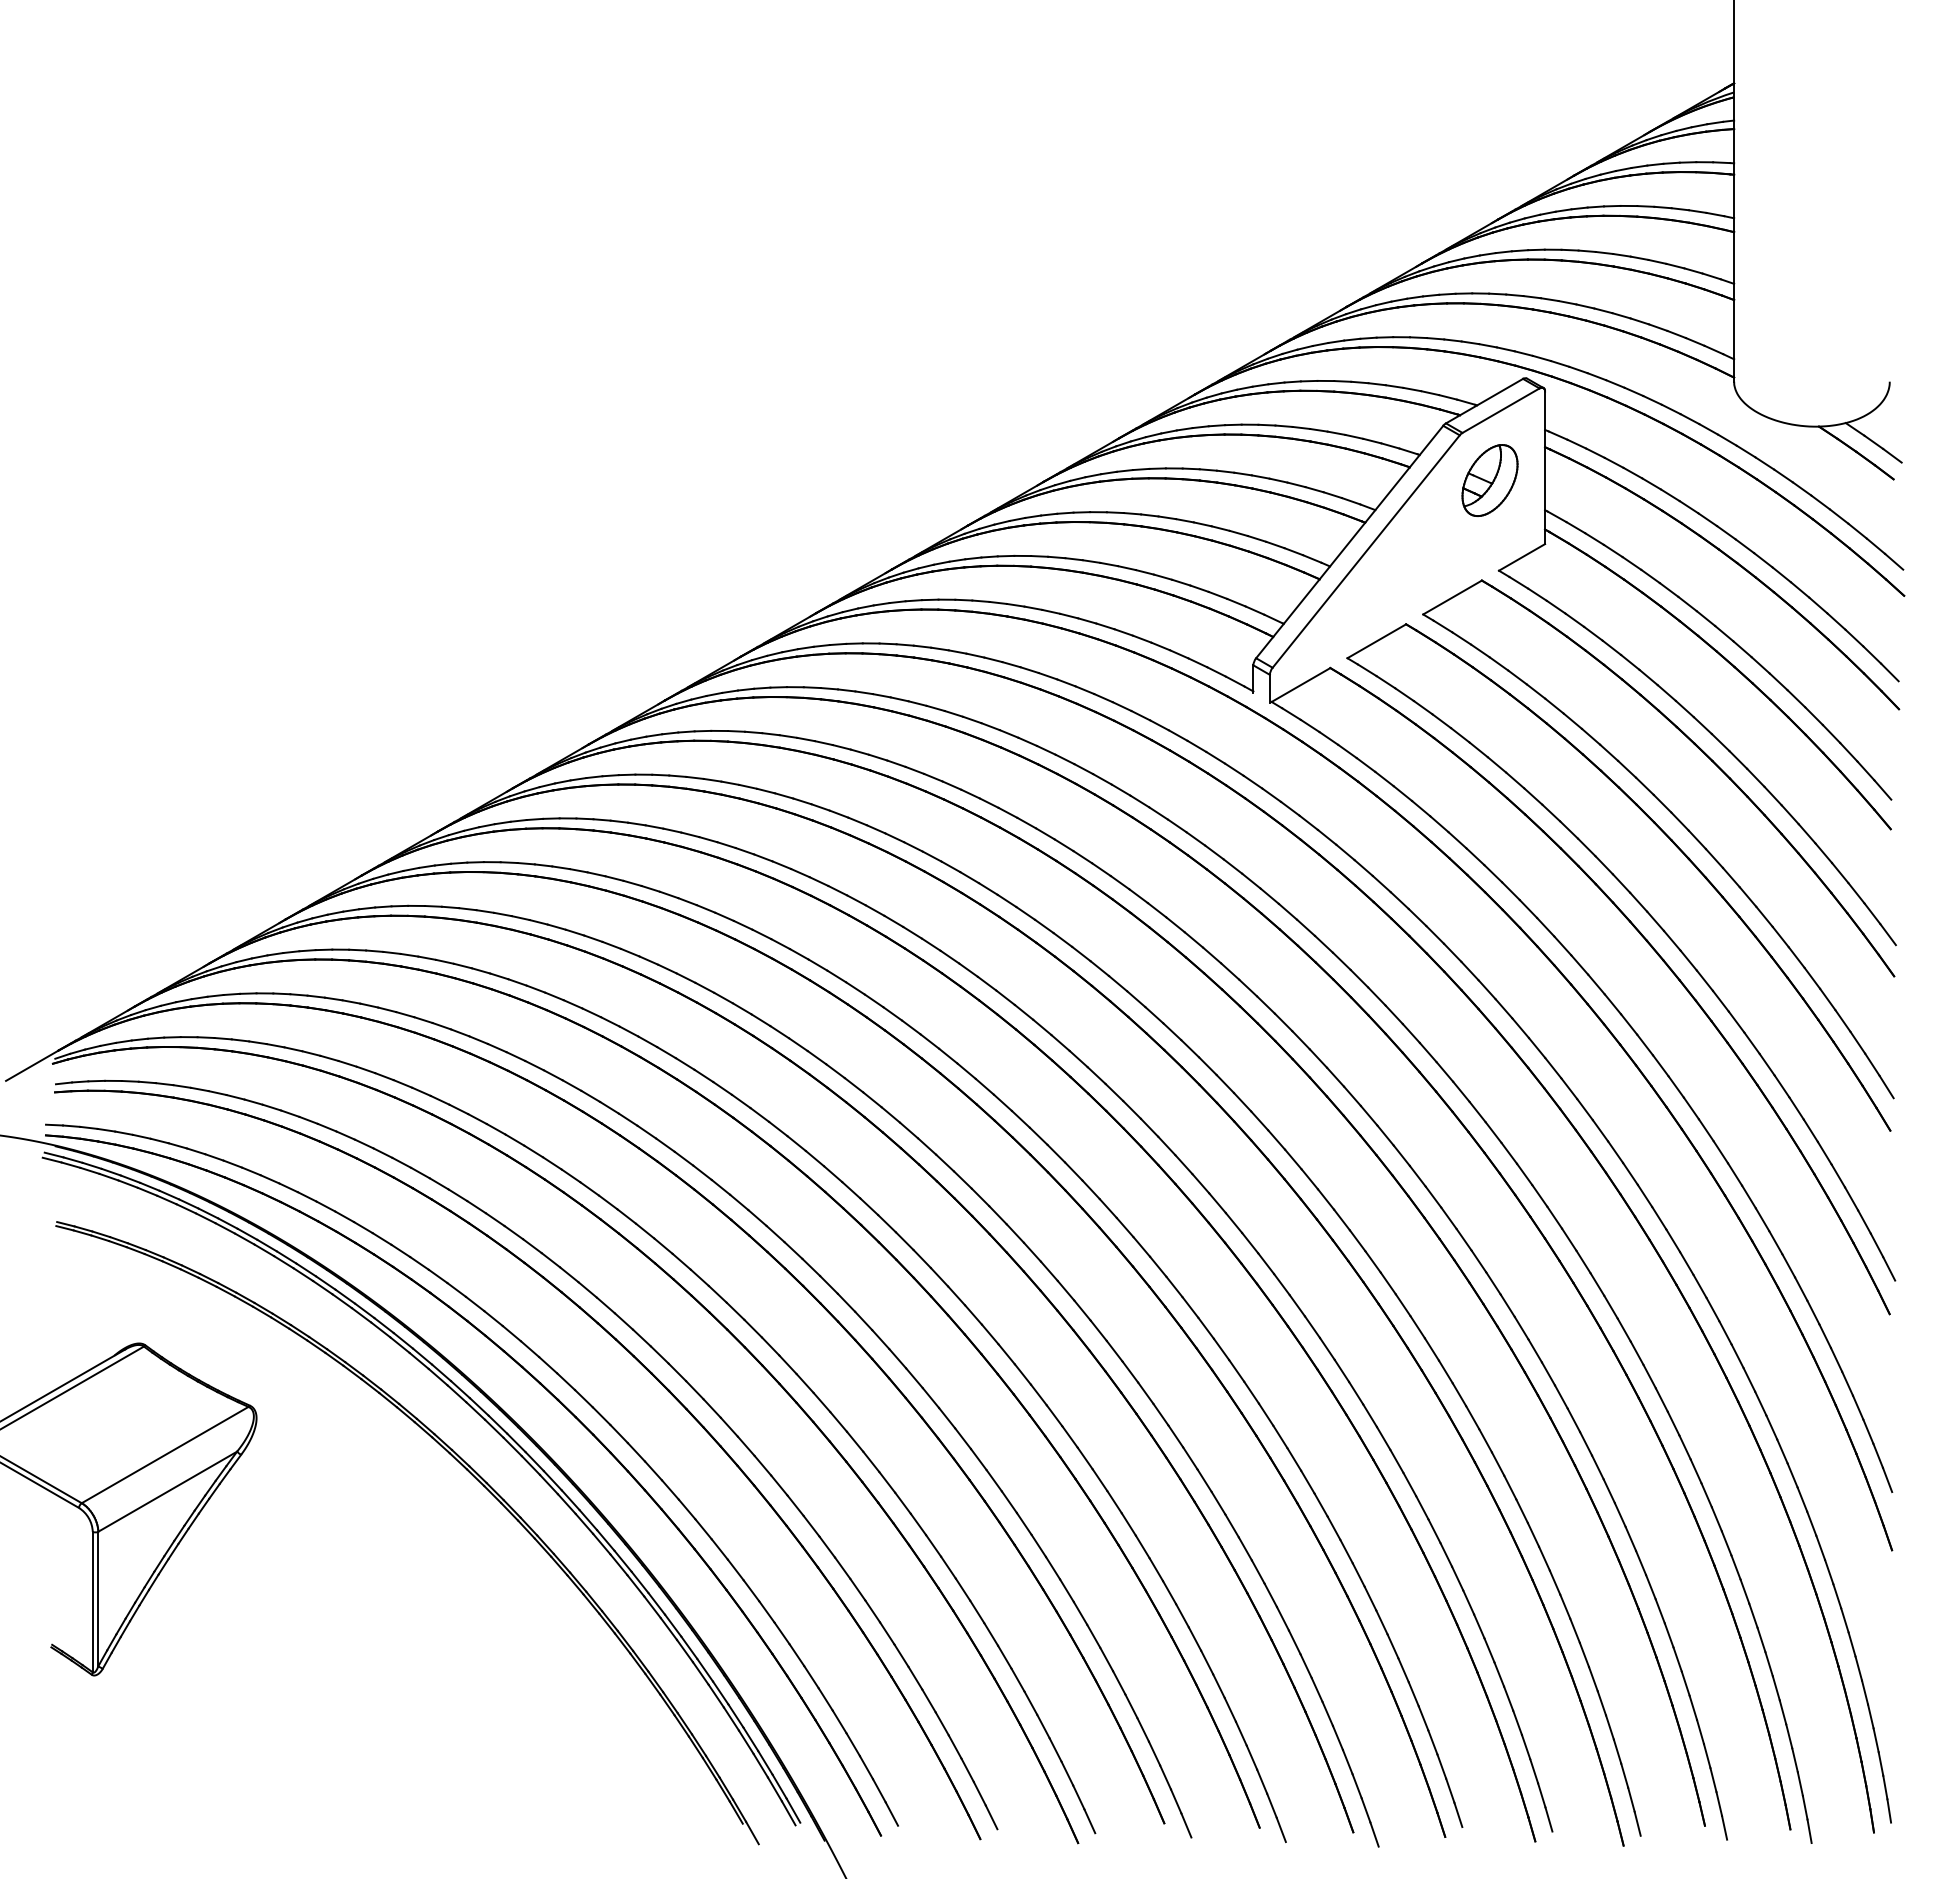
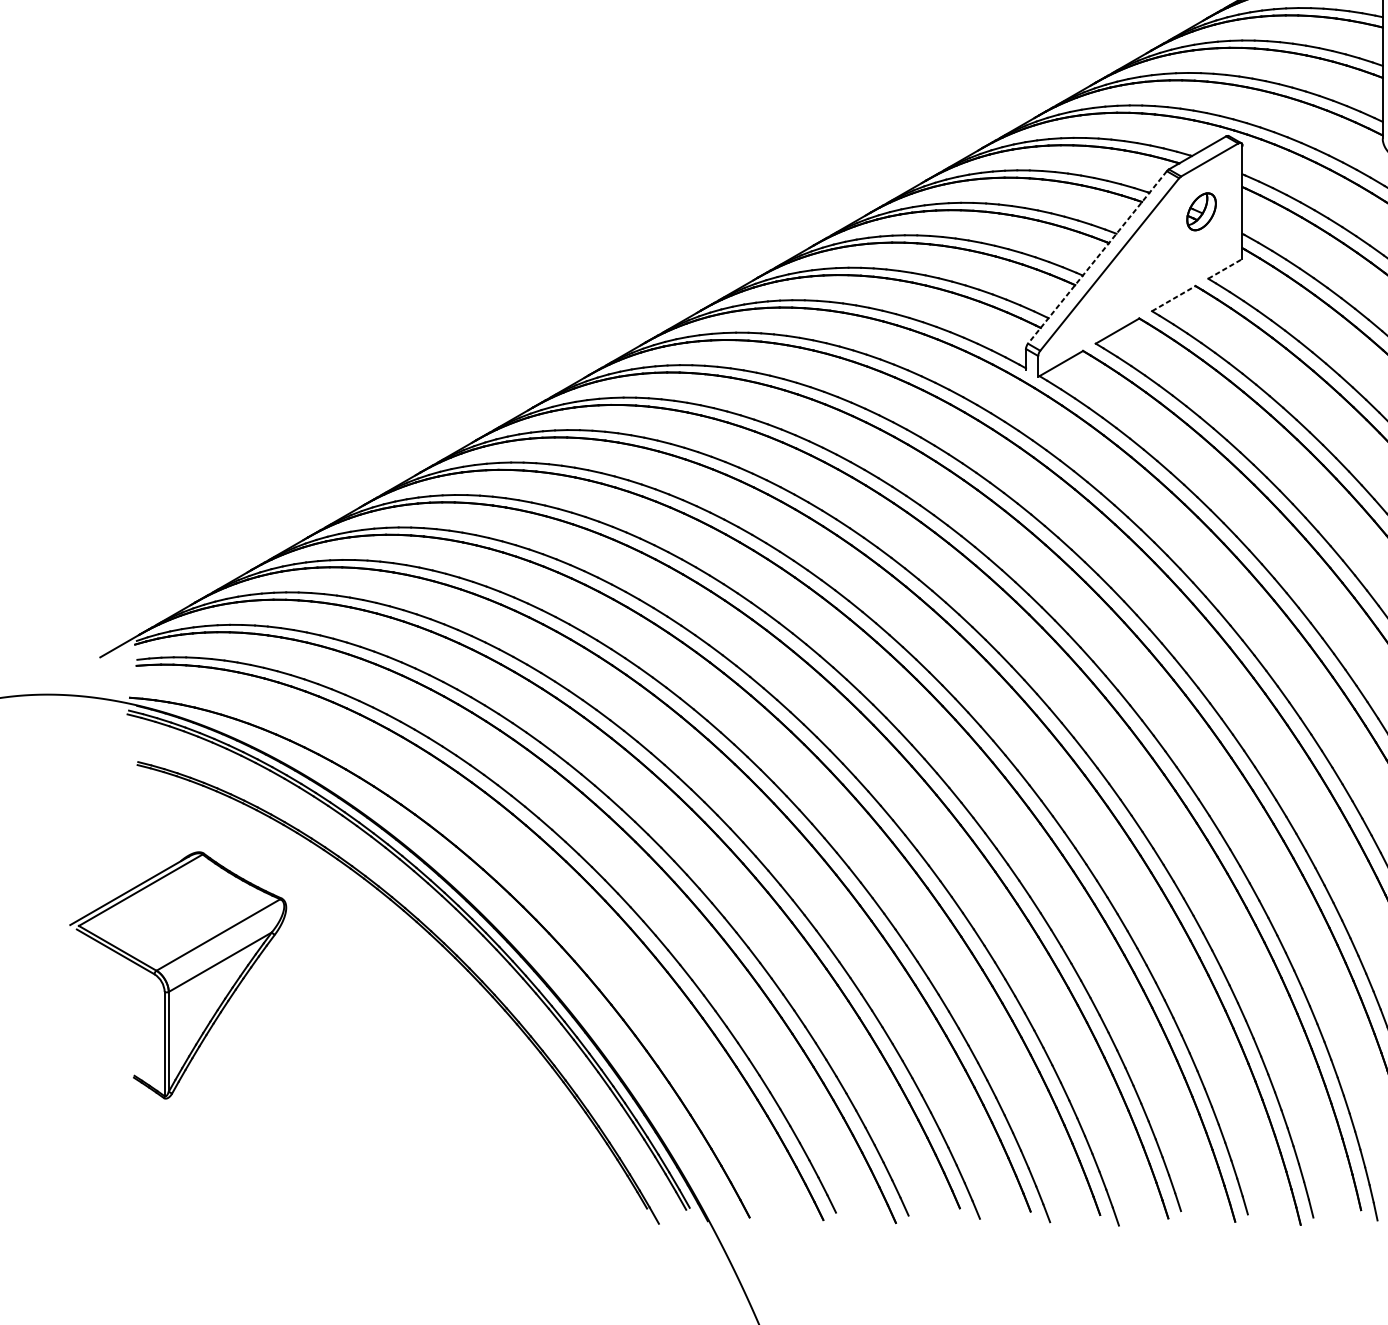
part: (1489, 480) -> (1201, 211), size x0.7
line: (1349, 542) -> (1097, 257), solid -> dashed
line: (1522, 557) -> (1225, 268), solid -> dashed
line: (1452, 597) -> (1173, 298), solid -> dashed
part: (556, 1374) -> (508, 875), removed

